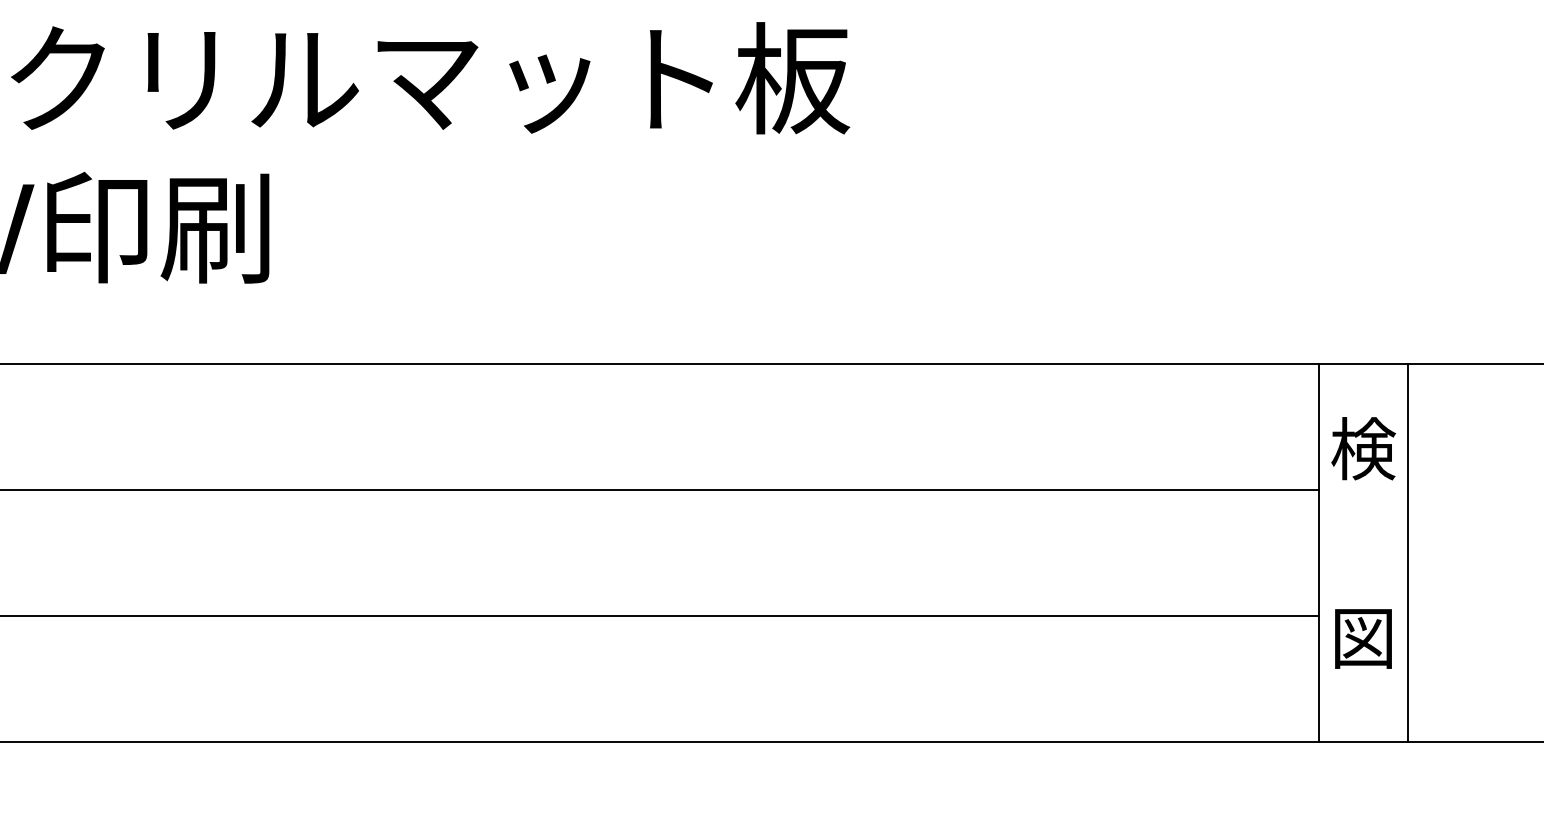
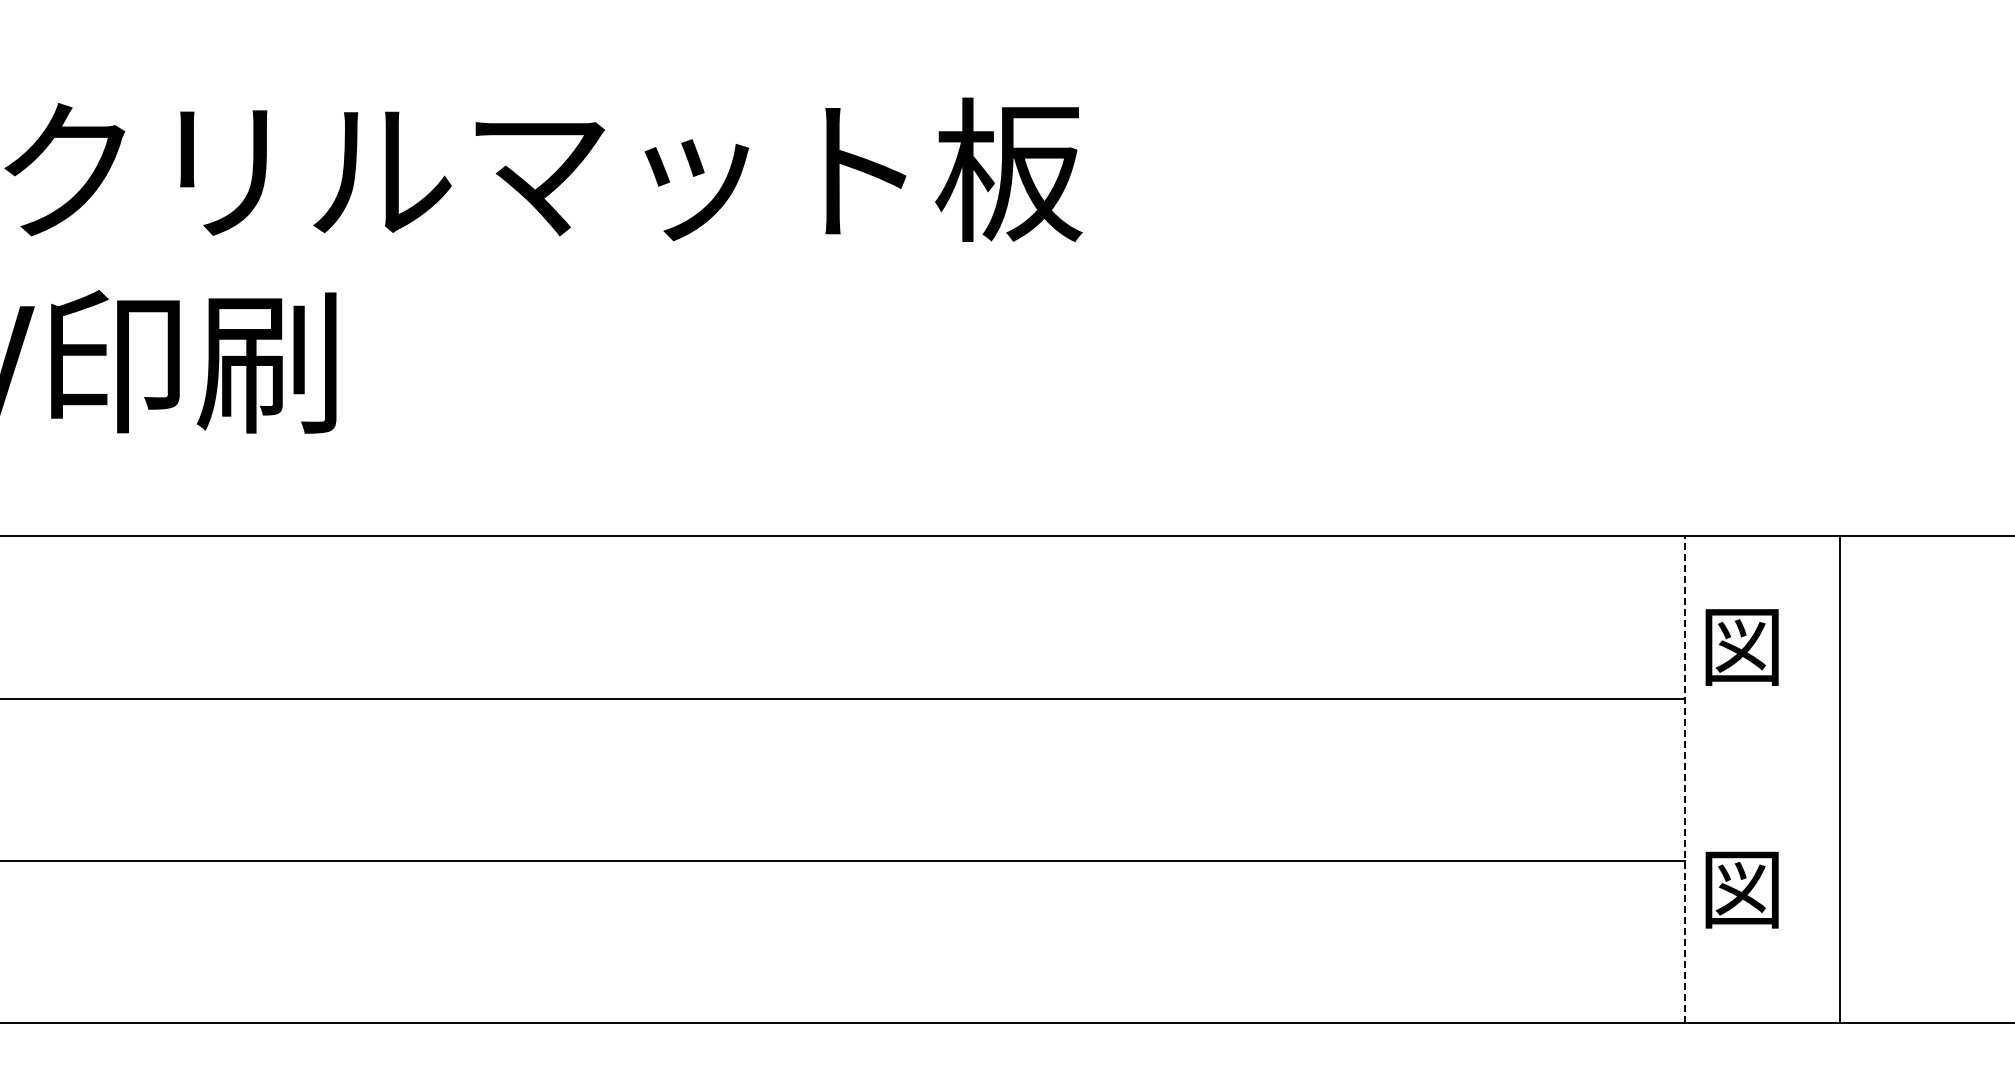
text: (1362, 448) -> (1741, 645), 検 -> 図
line: (1318, 552) -> (1684, 779), solid -> dashed
line: (1408, 552) -> (1839, 779), moved

